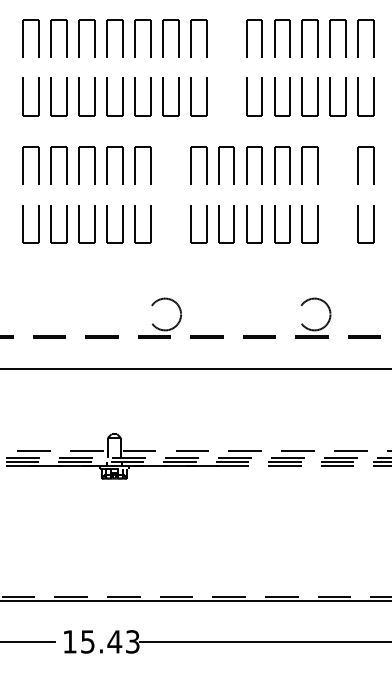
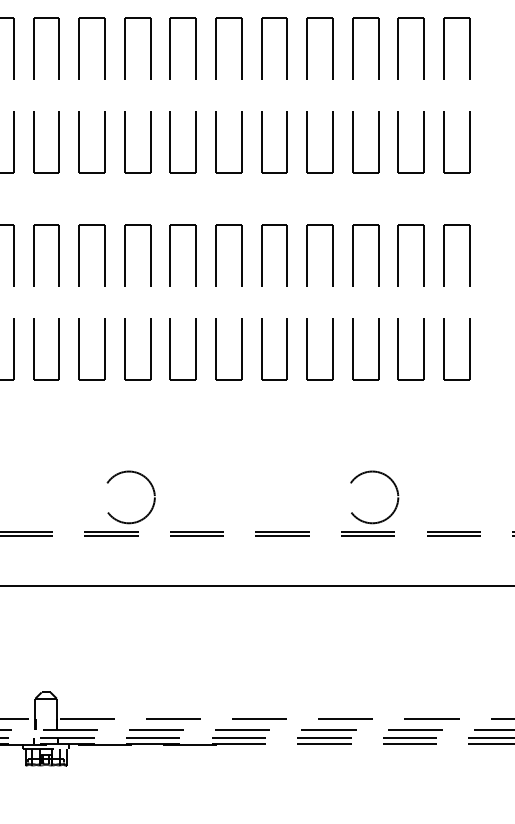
part: (219, 57) -> (217, 78), added
part: (163, 184) -> (126, 285), added
part: (330, 184) -> (398, 285), added

